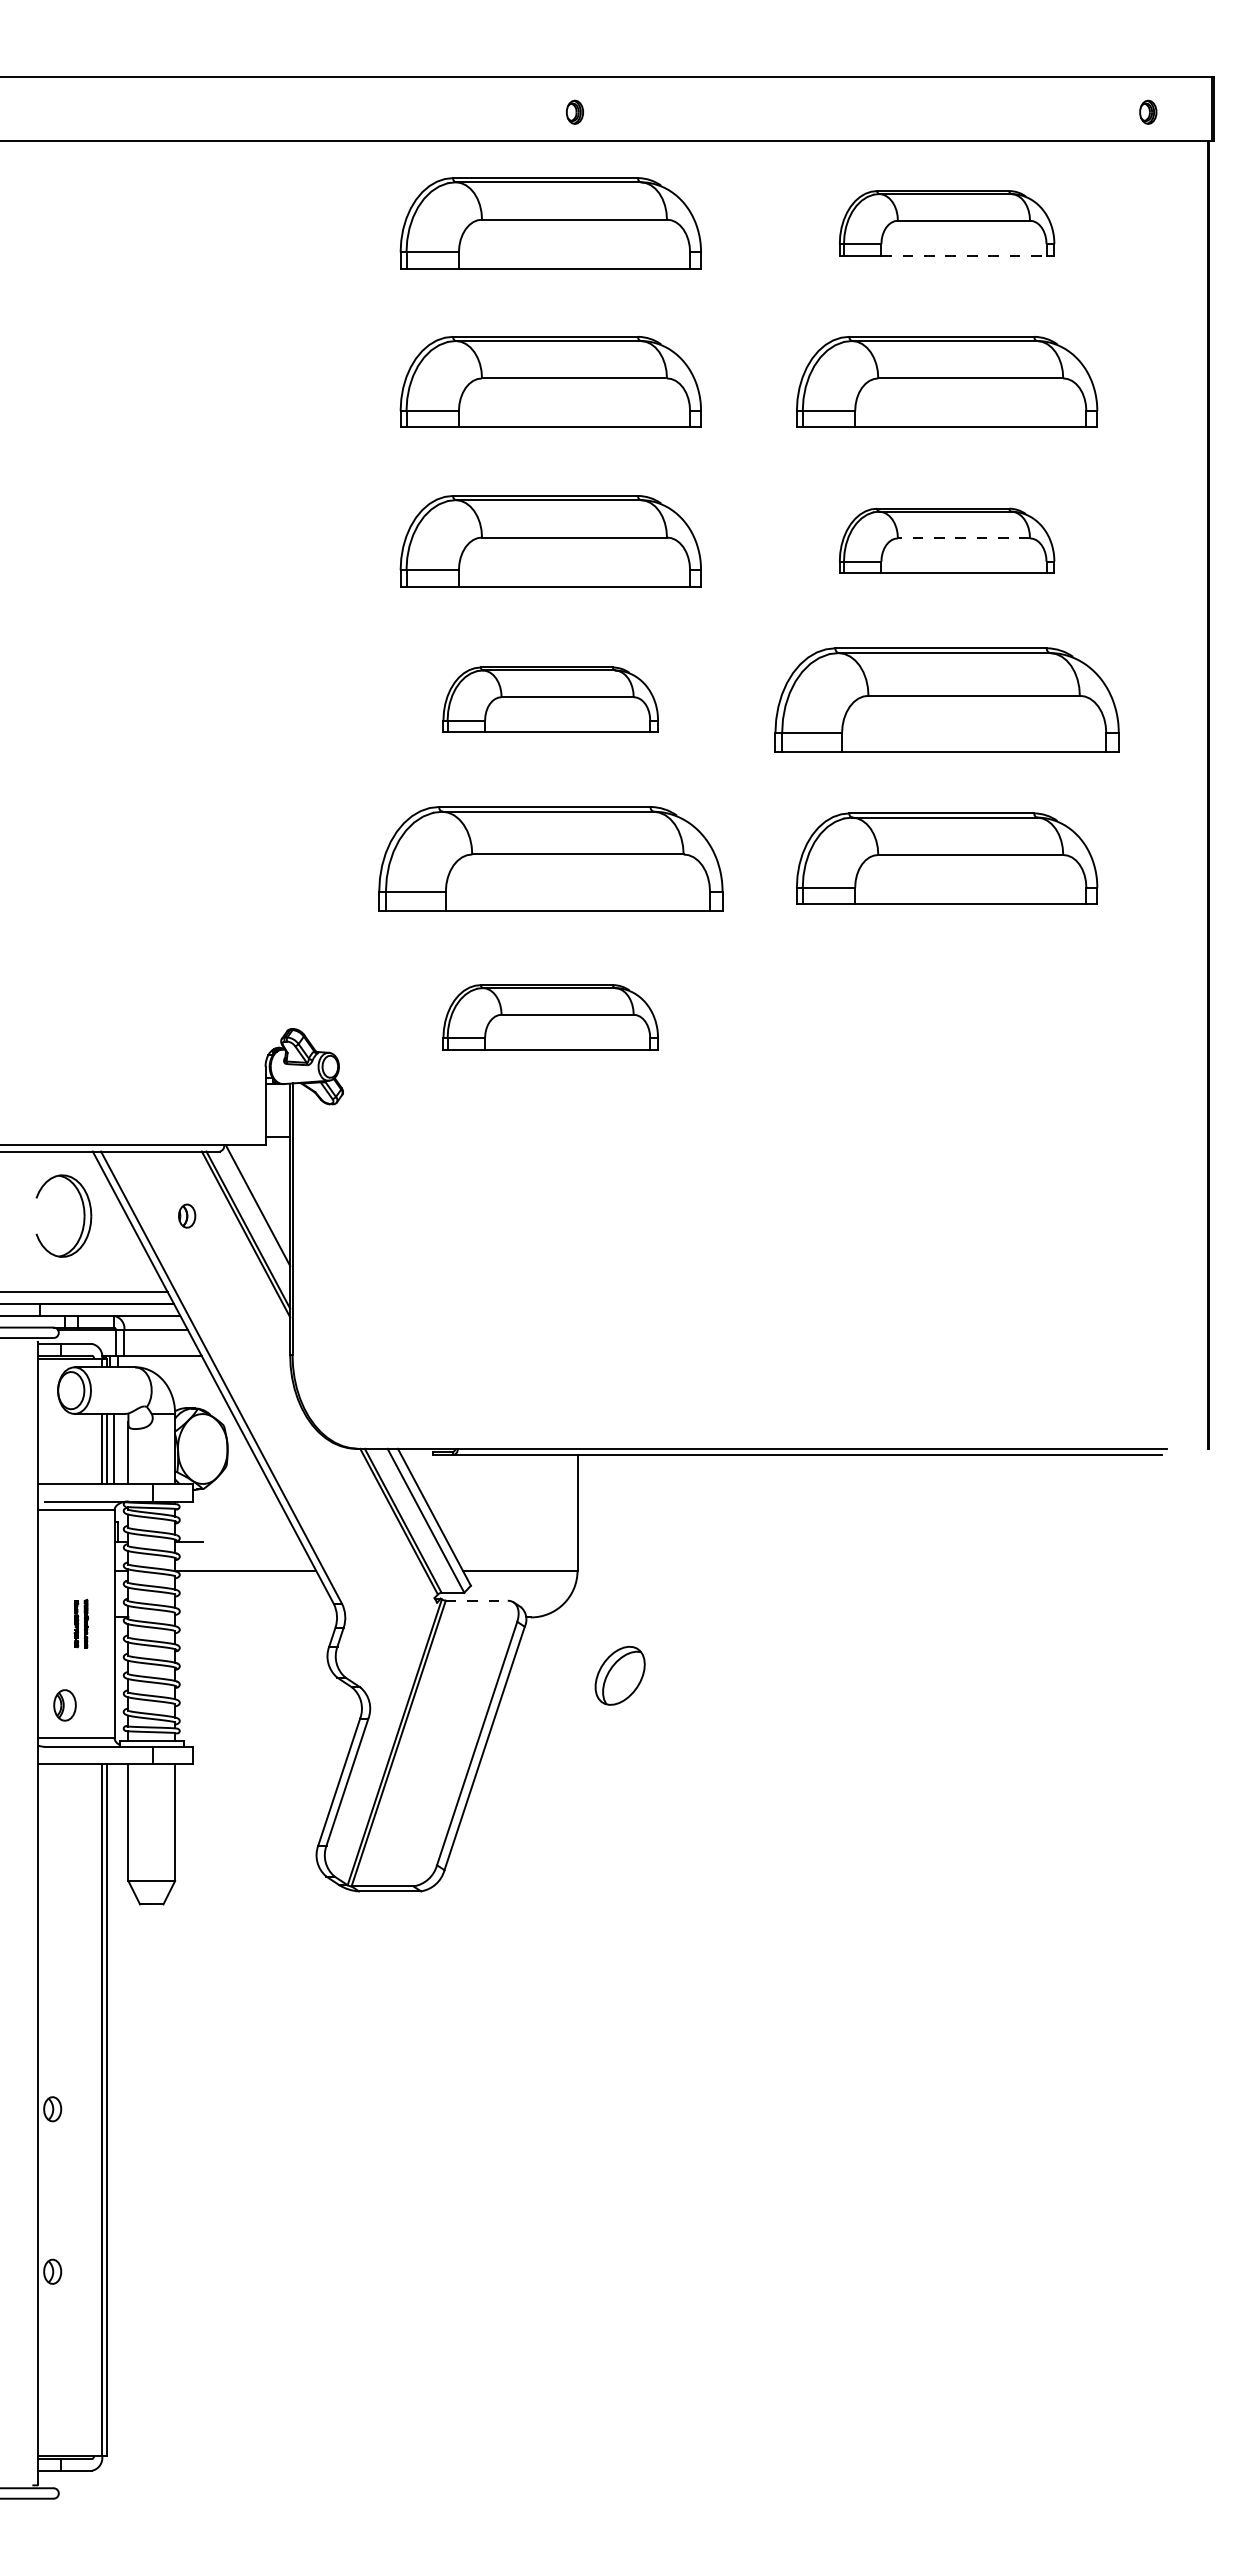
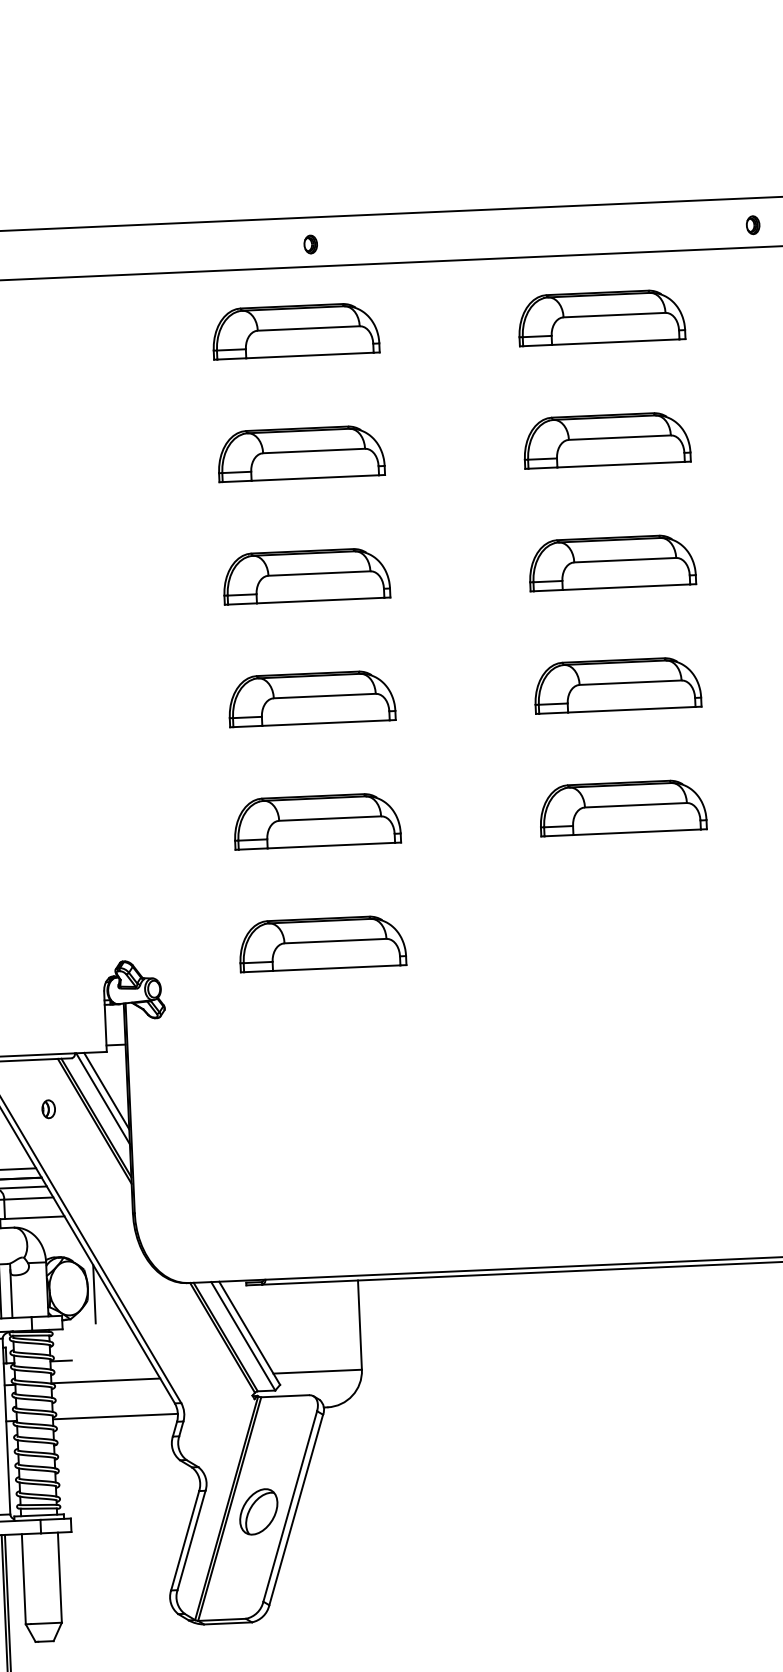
part: (550, 223) -> (295, 331), size x0.71
line: (963, 255) -> (615, 341), dashed -> solid
part: (550, 382) -> (301, 453), size x0.71
part: (946, 382) -> (606, 440), size x0.71
line: (963, 538) -> (624, 560), dashed -> solid
part: (550, 540) -> (306, 575), size x0.71
part: (946, 699) -> (617, 685), size x0.62
part: (550, 858) -> (317, 821), size x0.62
part: (946, 858) -> (622, 807), size x0.71
line: (263, 1195) -> (106, 1090), added
line: (235, 1457) -> (94, 1293), added
line: (476, 1600) -> (284, 1396), dashed -> solid
line: (256, 1617) -> (115, 1416), added
part: (619, 1675) -> (258, 1511), moved

